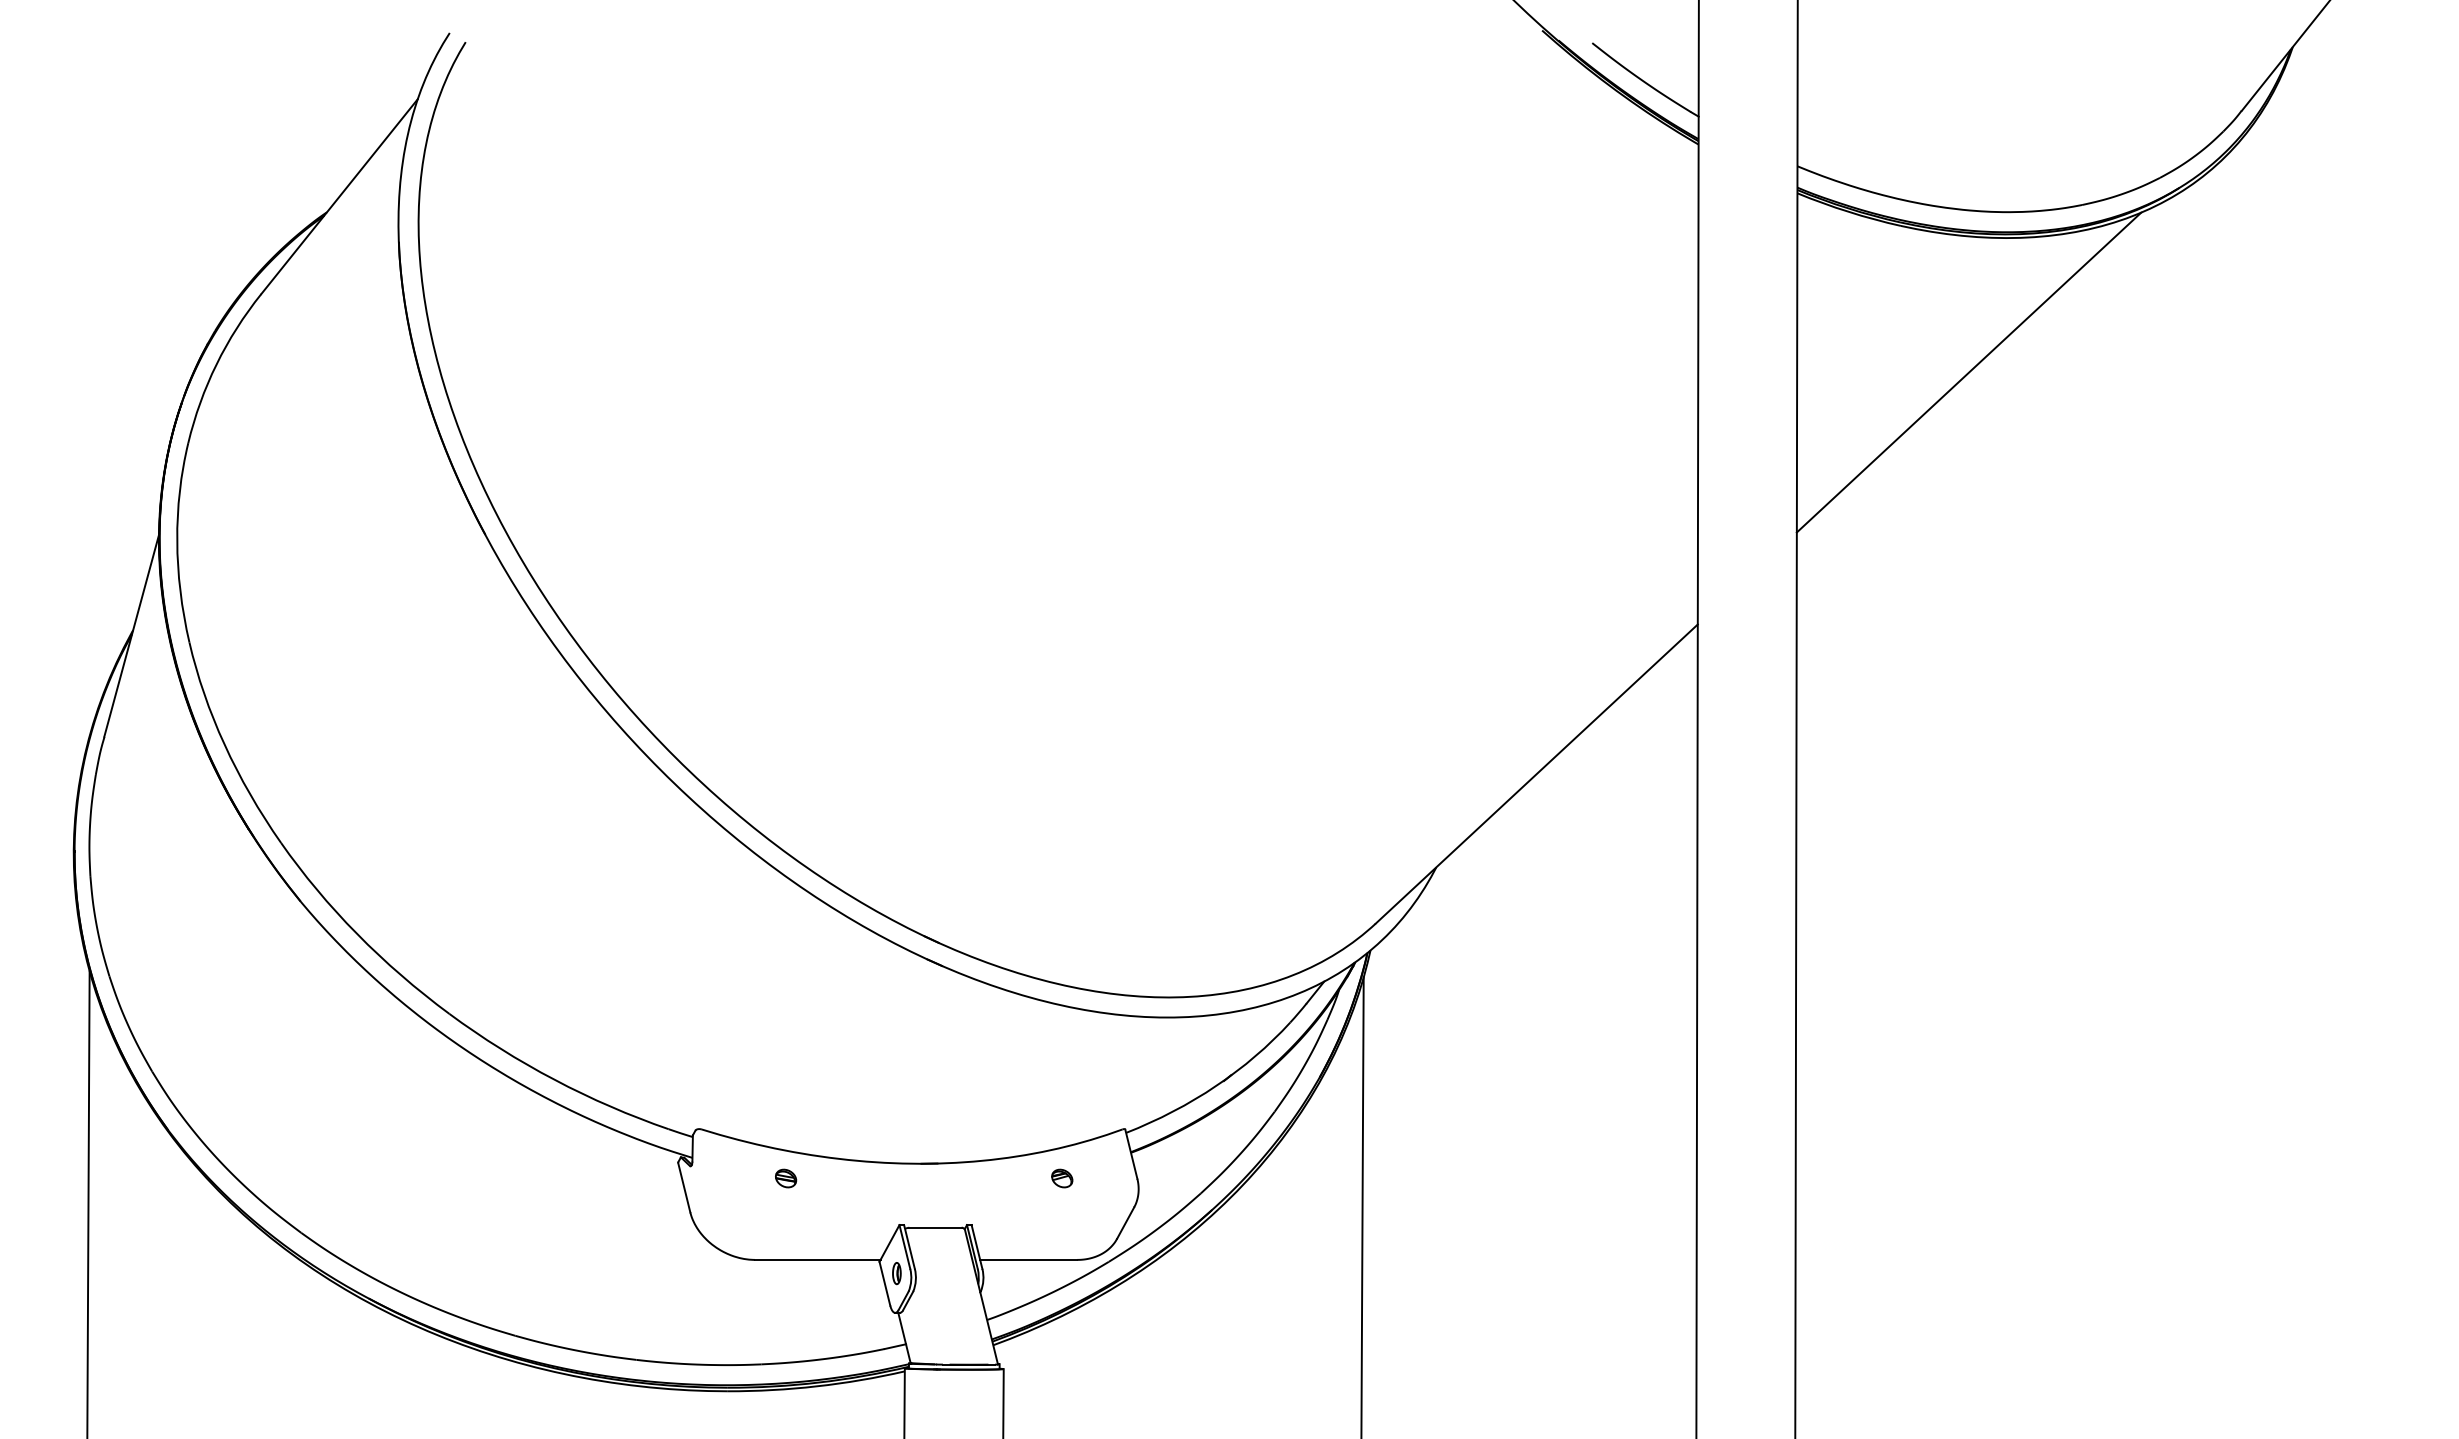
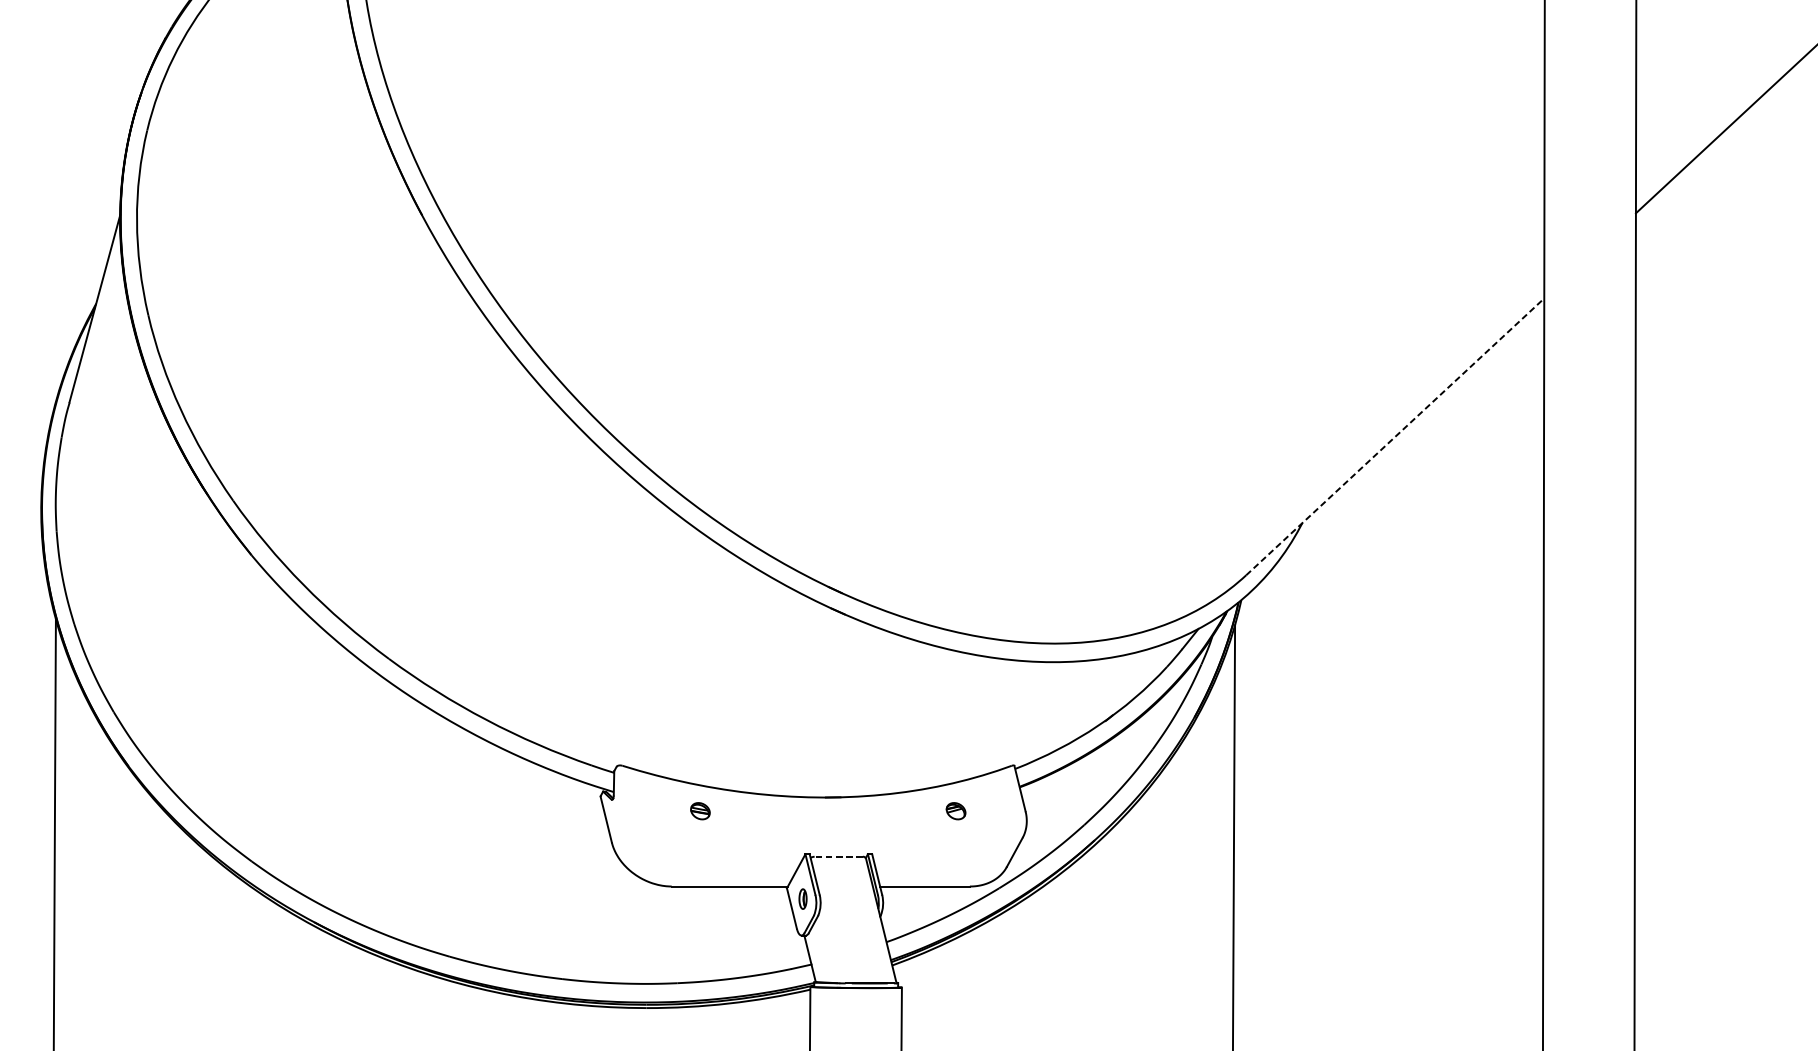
line: (1536, 774) -> (1394, 437), solid -> dashed
line: (934, 1227) -> (837, 856), solid -> dashed

